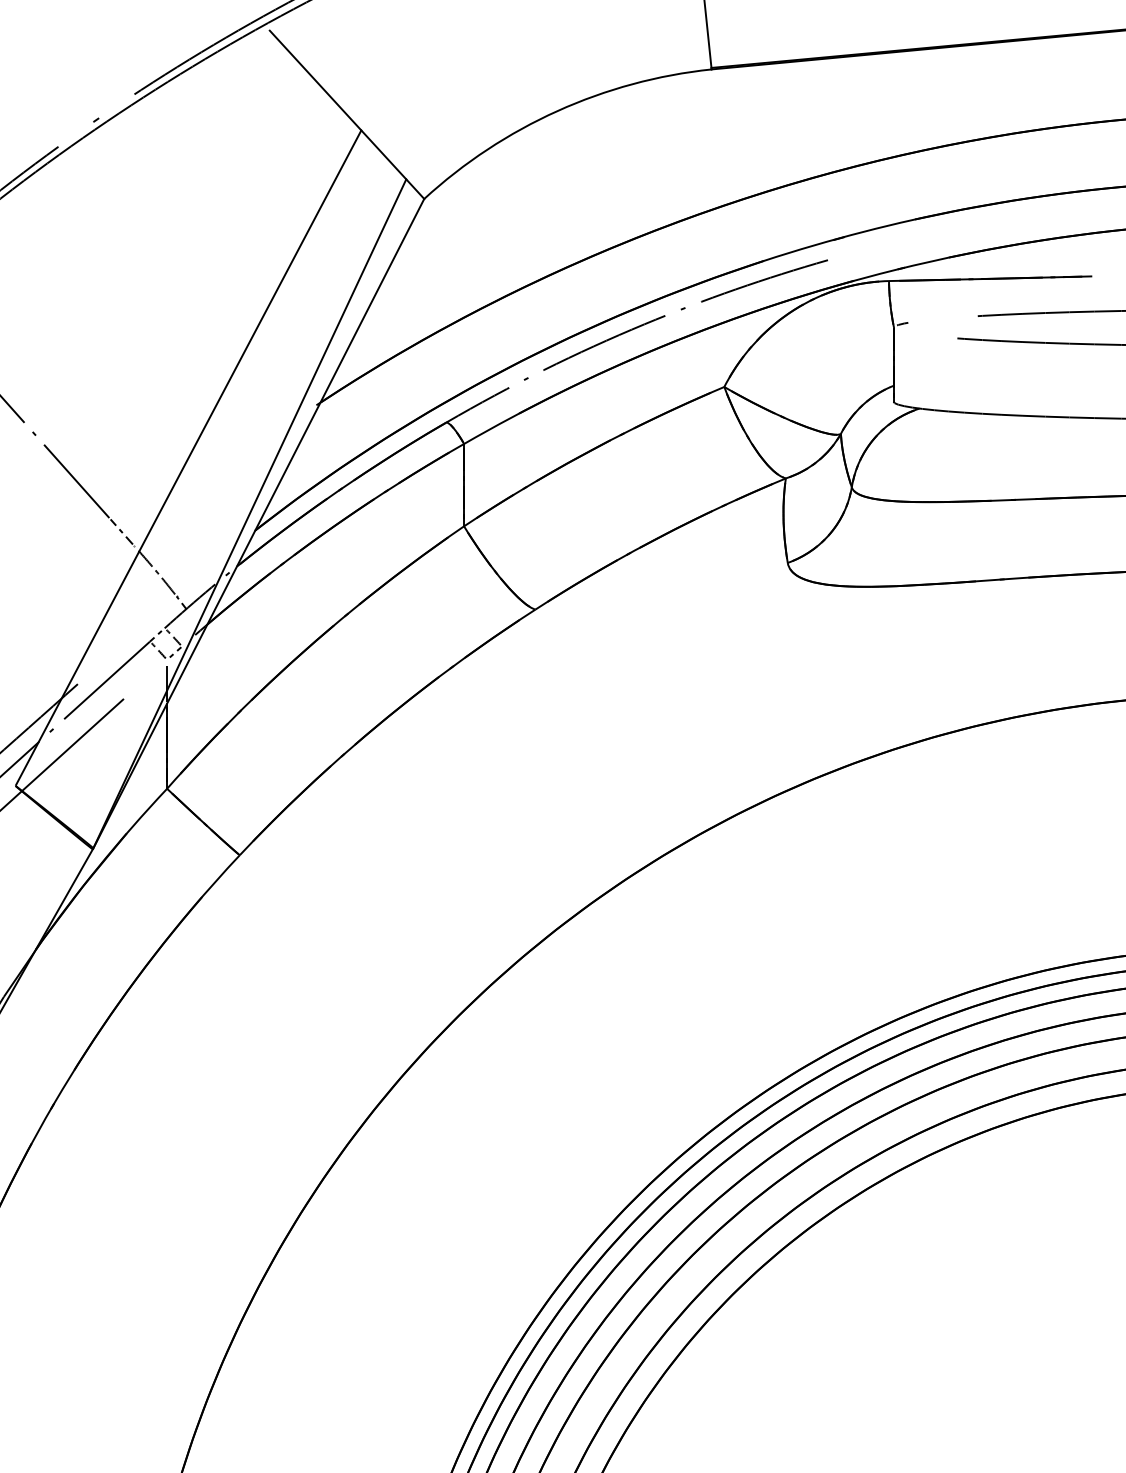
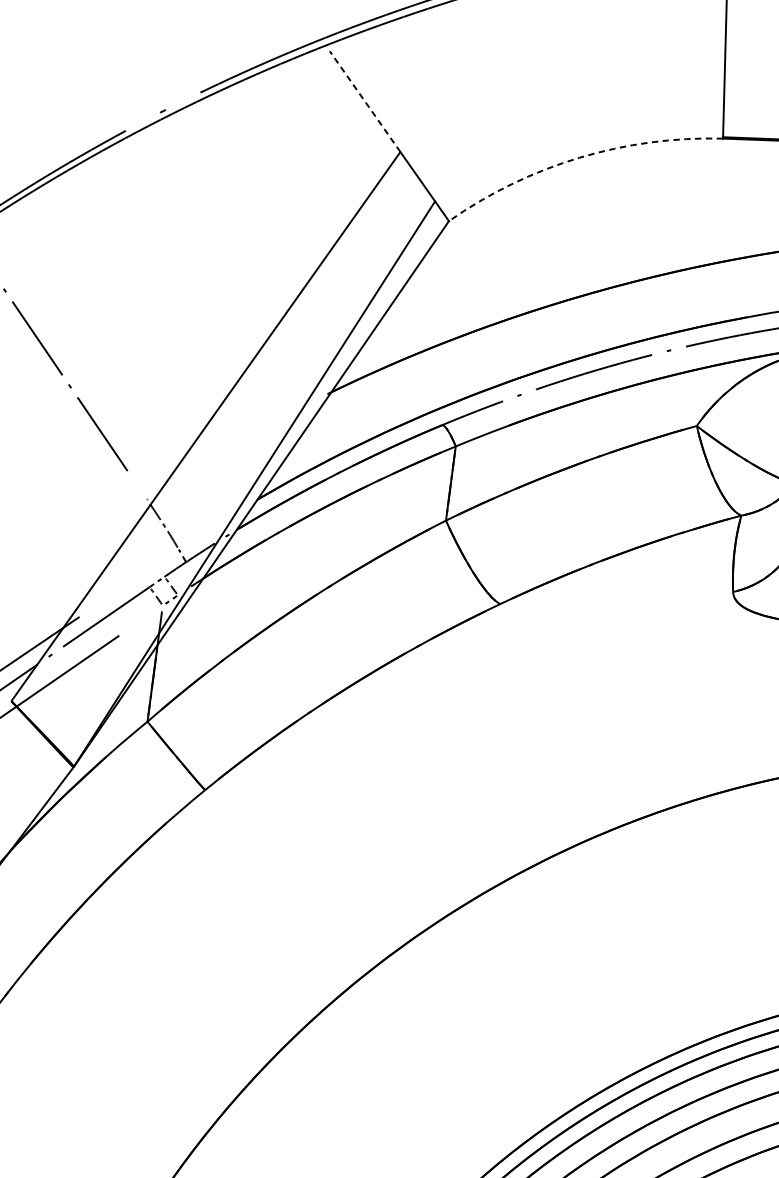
line: (315, 80) -> (365, 101), solid -> dashed
arc: (557, 111) -> (579, 158), solid -> dashed
line: (121, 531) -> (136, 484), removed

